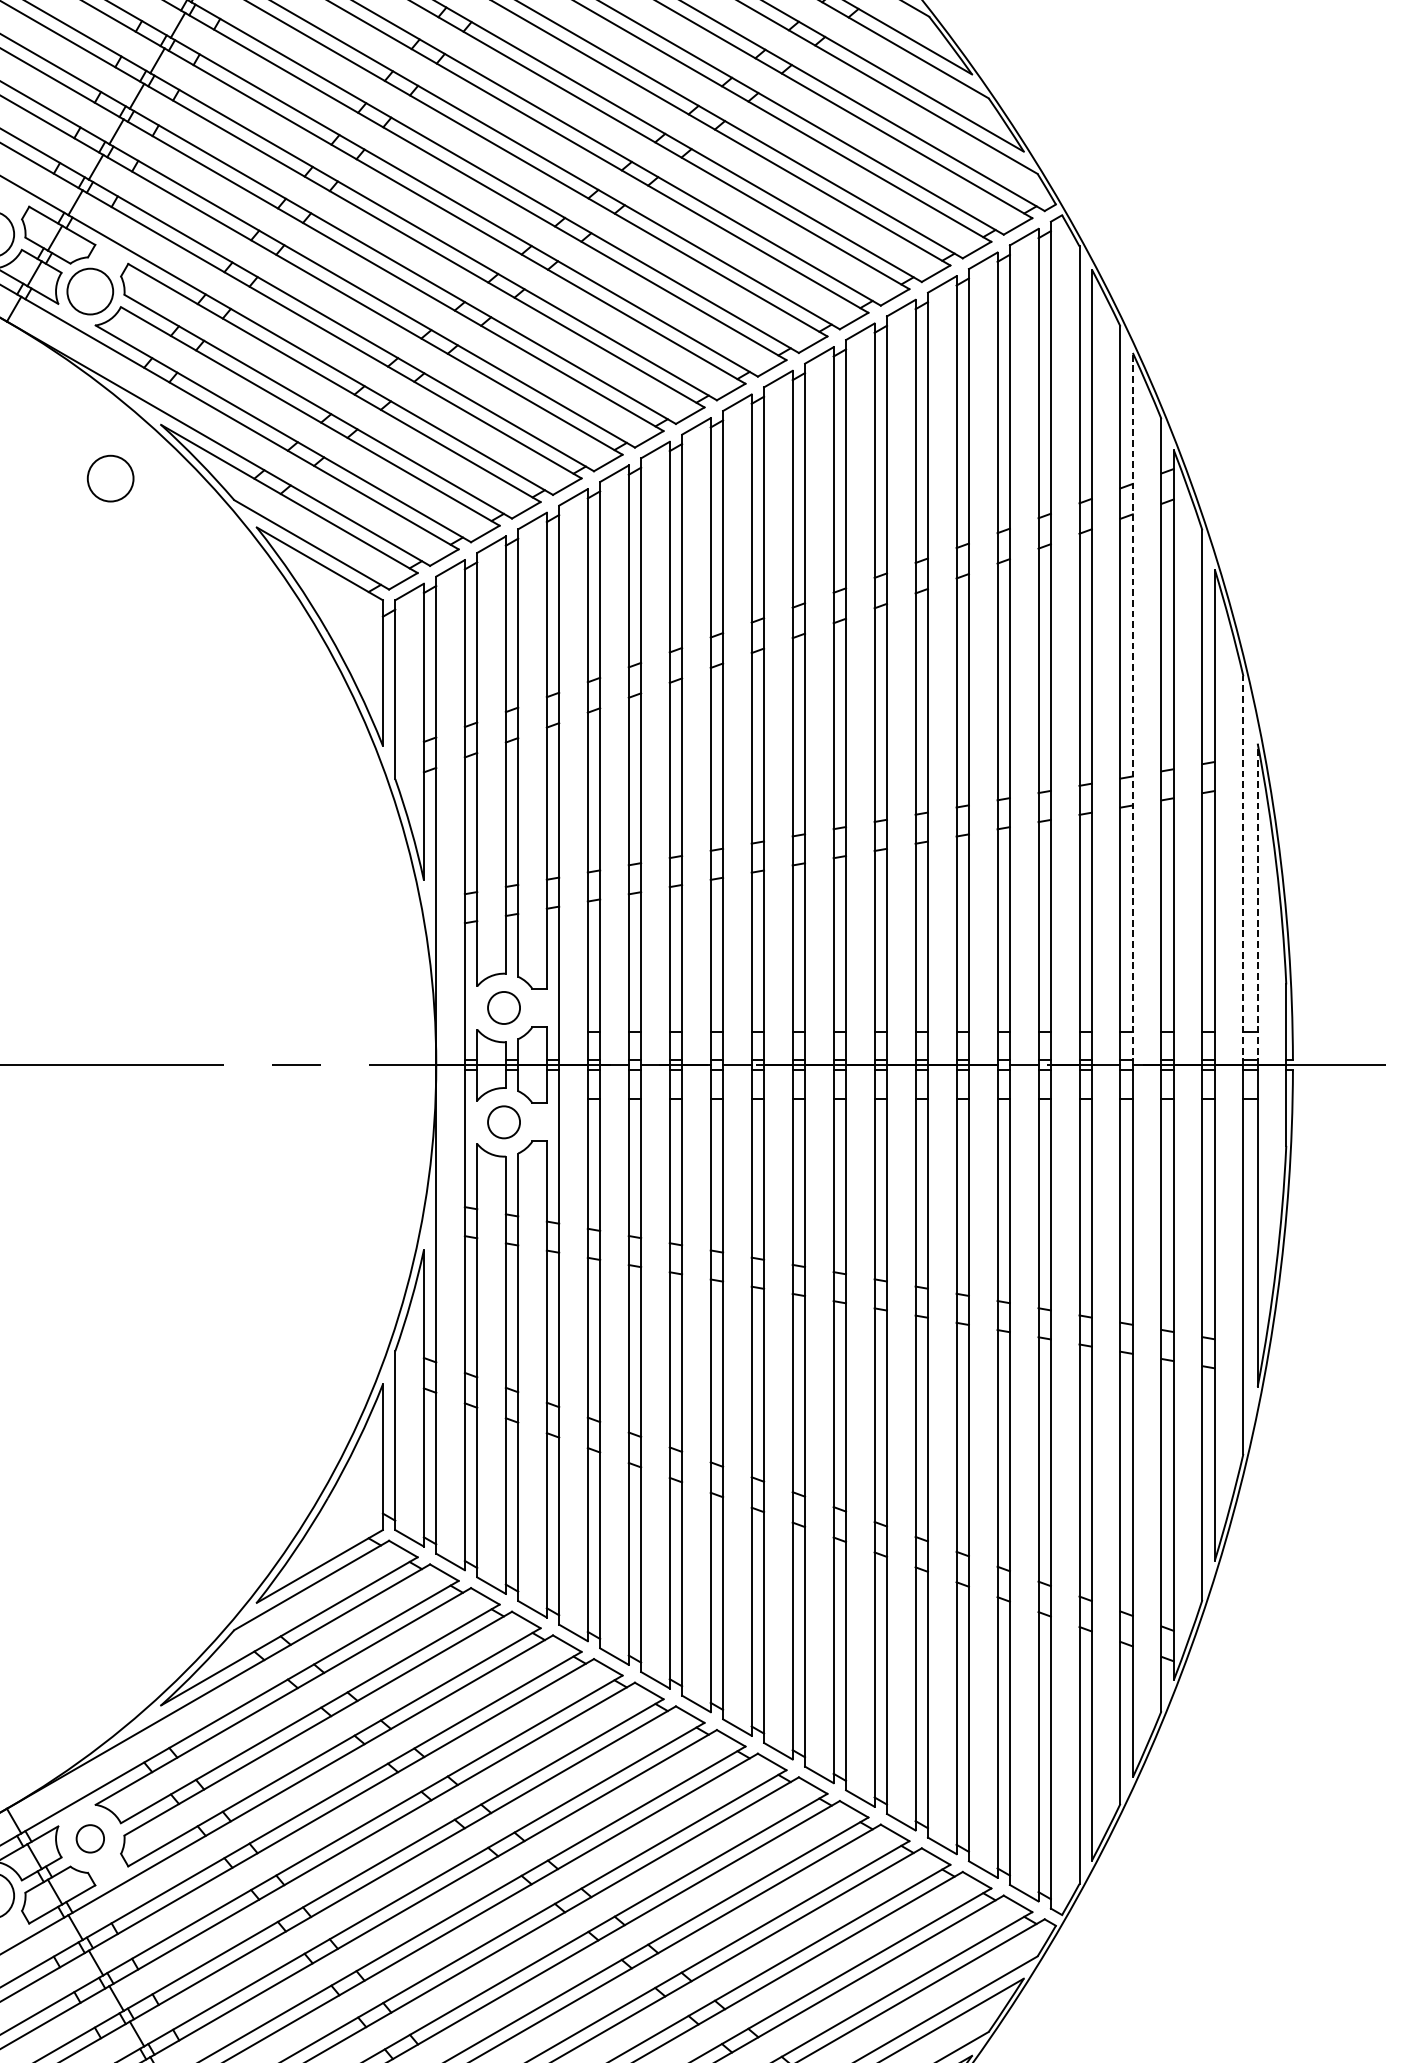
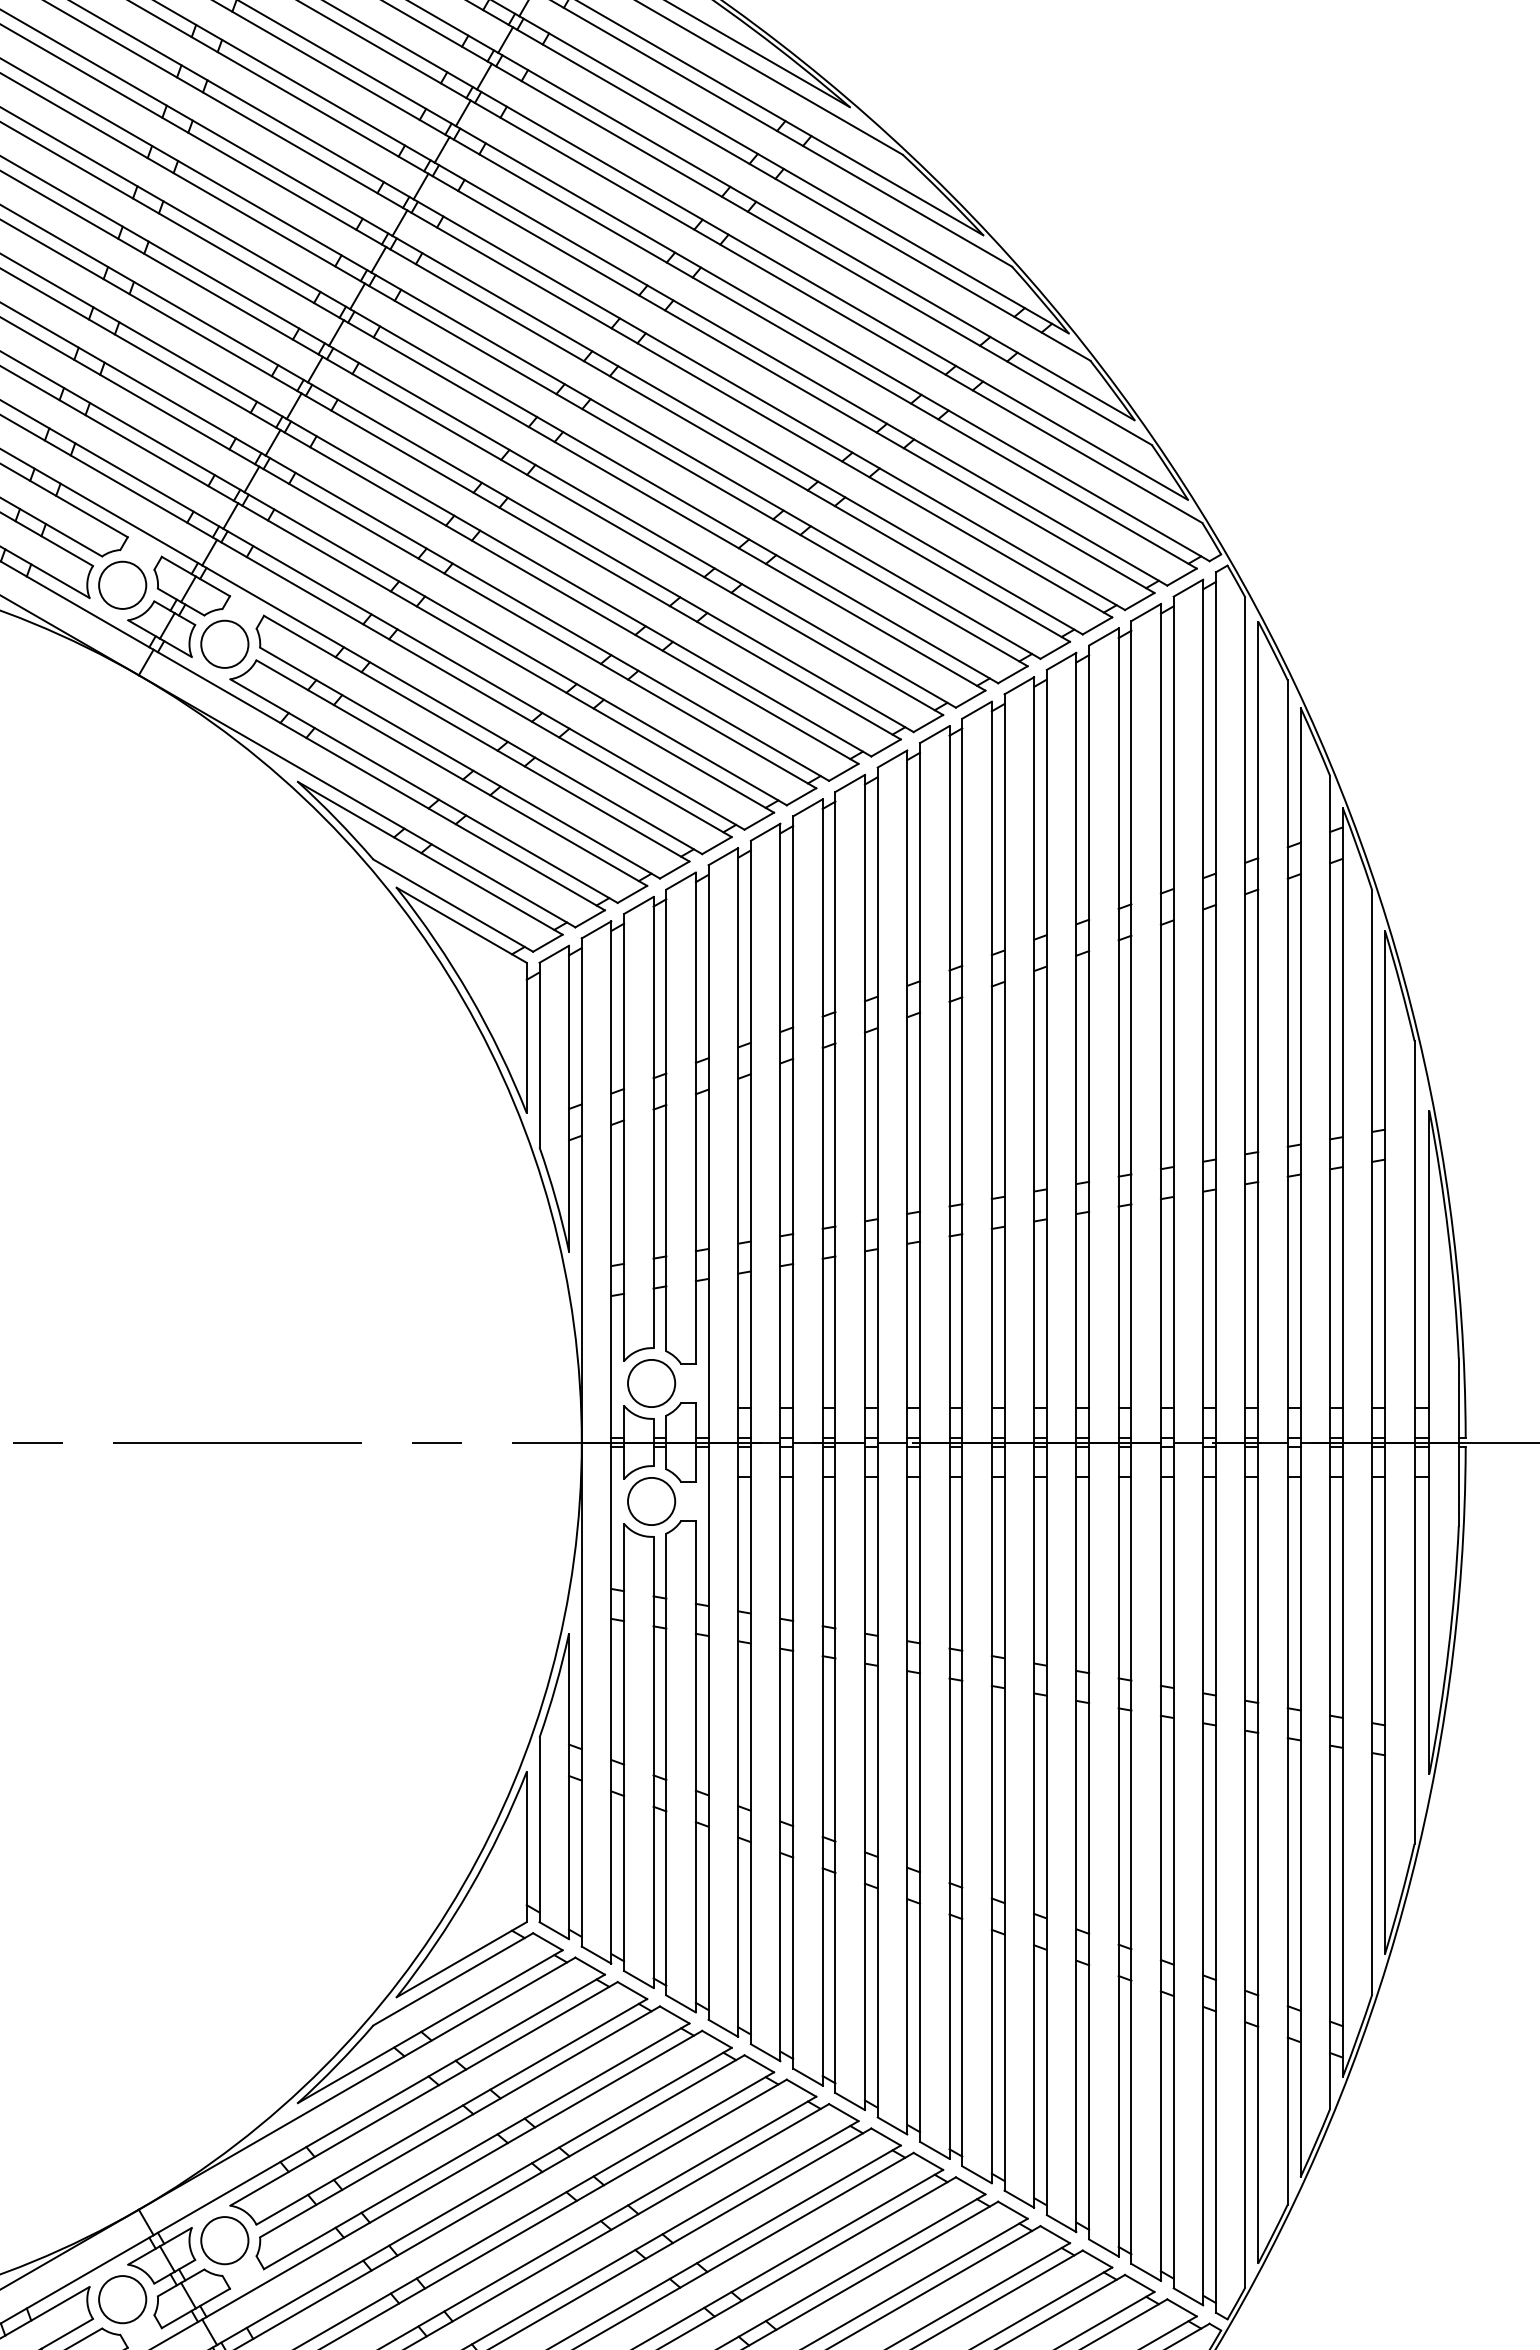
circle: (110, 477) -> (245, 836), removed
line: (1132, 708) -> (1300, 1074), dashed -> solid
line: (1243, 870) -> (1414, 1241), dashed -> solid
line: (1257, 904) -> (1429, 1276), dashed -> solid
circle: (503, 1007) -> (651, 1383), size x1.43
circle: (503, 1122) -> (651, 1501), size x1.43
circle: (89, 1838) -> (224, 2240), size x1.67

